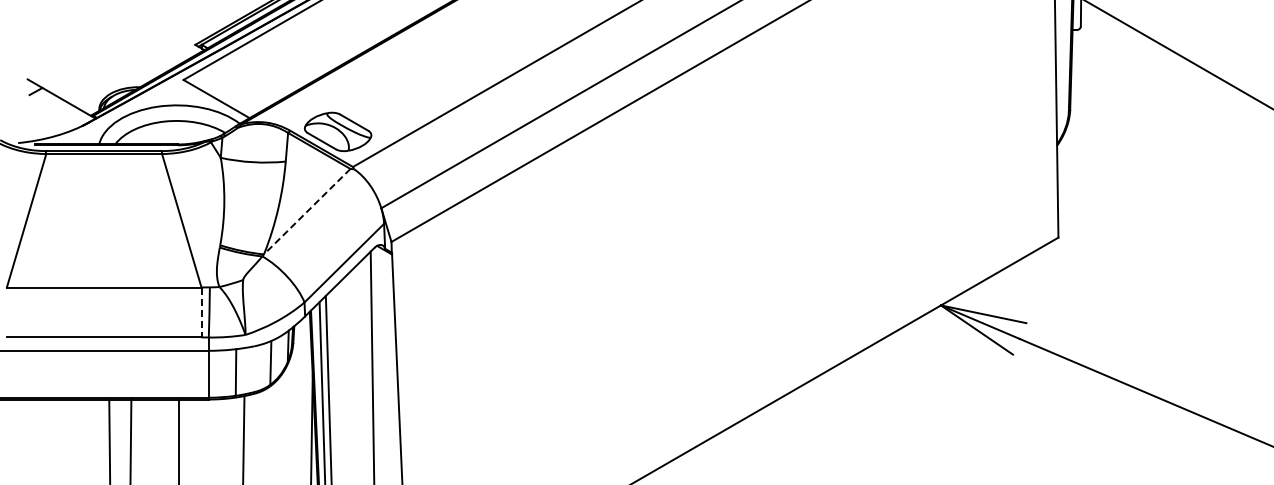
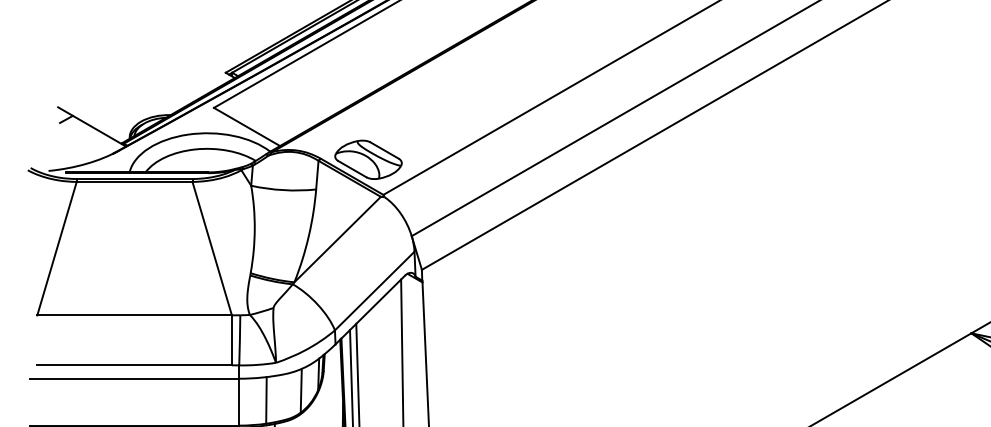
line: (307, 211) -> (337, 239), dashed -> solid
line: (201, 312) -> (231, 340), dashed -> solid

